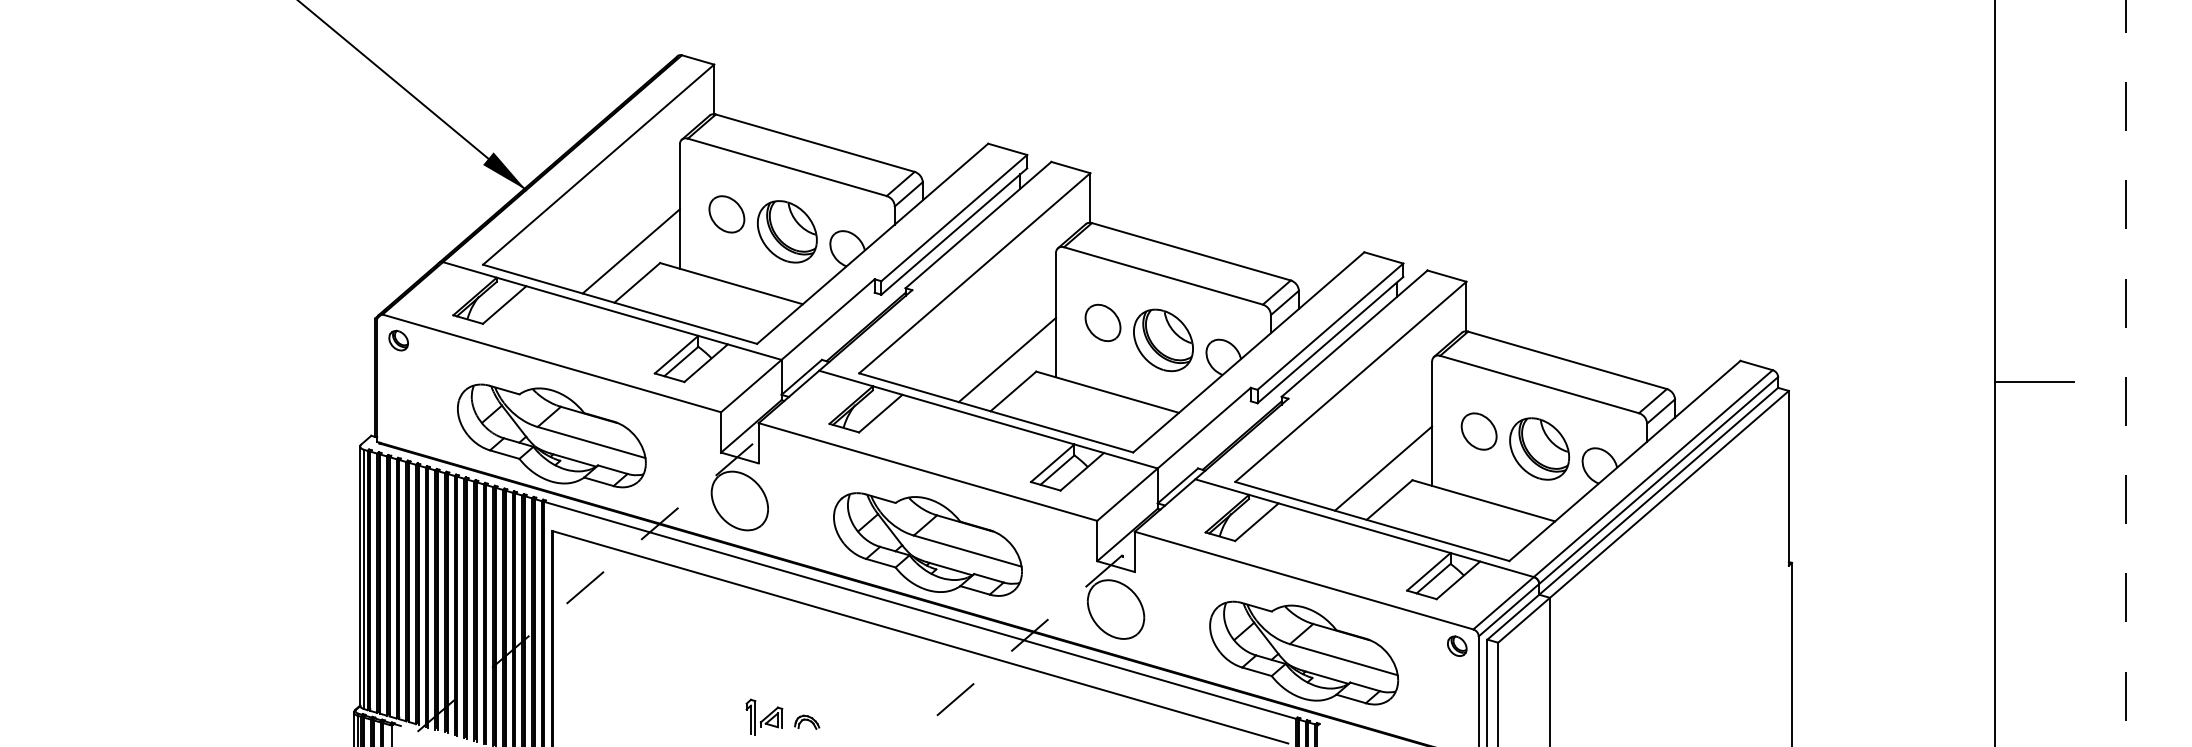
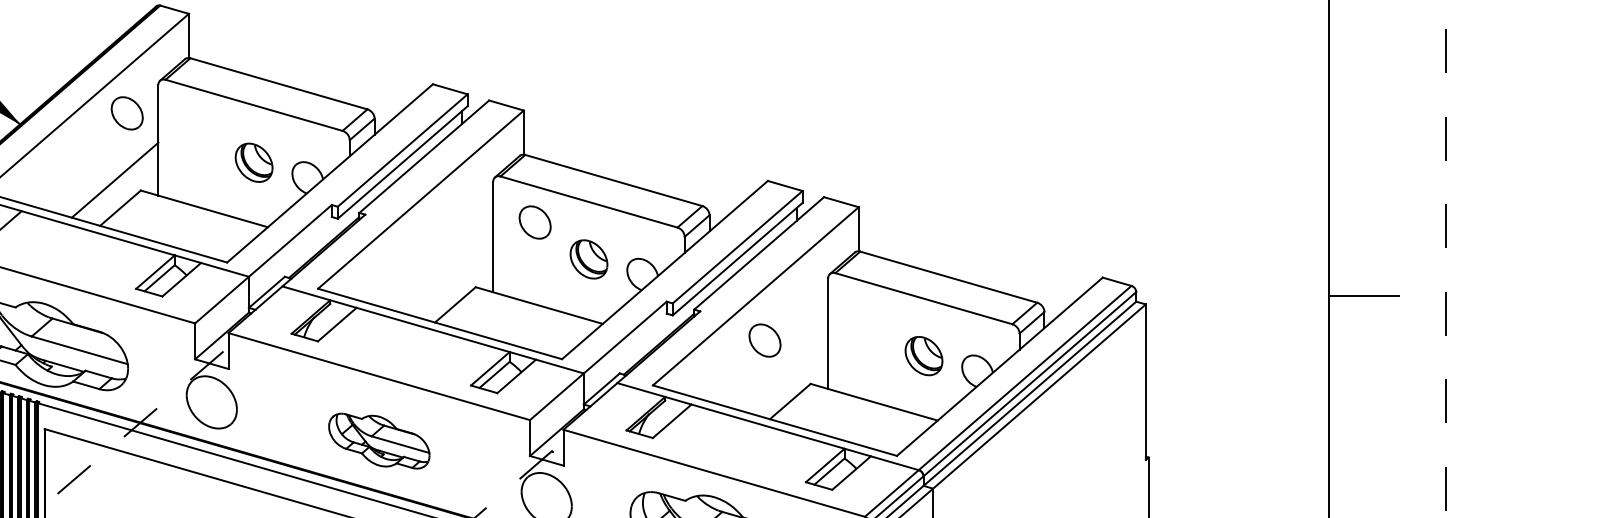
part: (726, 214) -> (126, 113), moved
part: (787, 231) -> (254, 162), size x0.7
part: (1102, 322) -> (534, 222), moved
part: (1163, 340) -> (589, 259), size x0.7
line: (1007, 359) -> (450, 276), removed
part: (1478, 431) -> (764, 340), moved
part: (1539, 448) -> (923, 355), size x0.7
line: (1383, 468) -> (784, 373), removed
part: (927, 544) -> (378, 441), size x0.6

